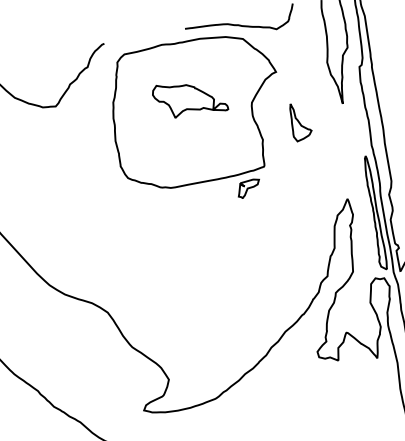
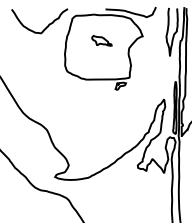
part: (188, 97) -> (101, 40), size x0.6
part: (300, 121) -> (149, 60), removed

